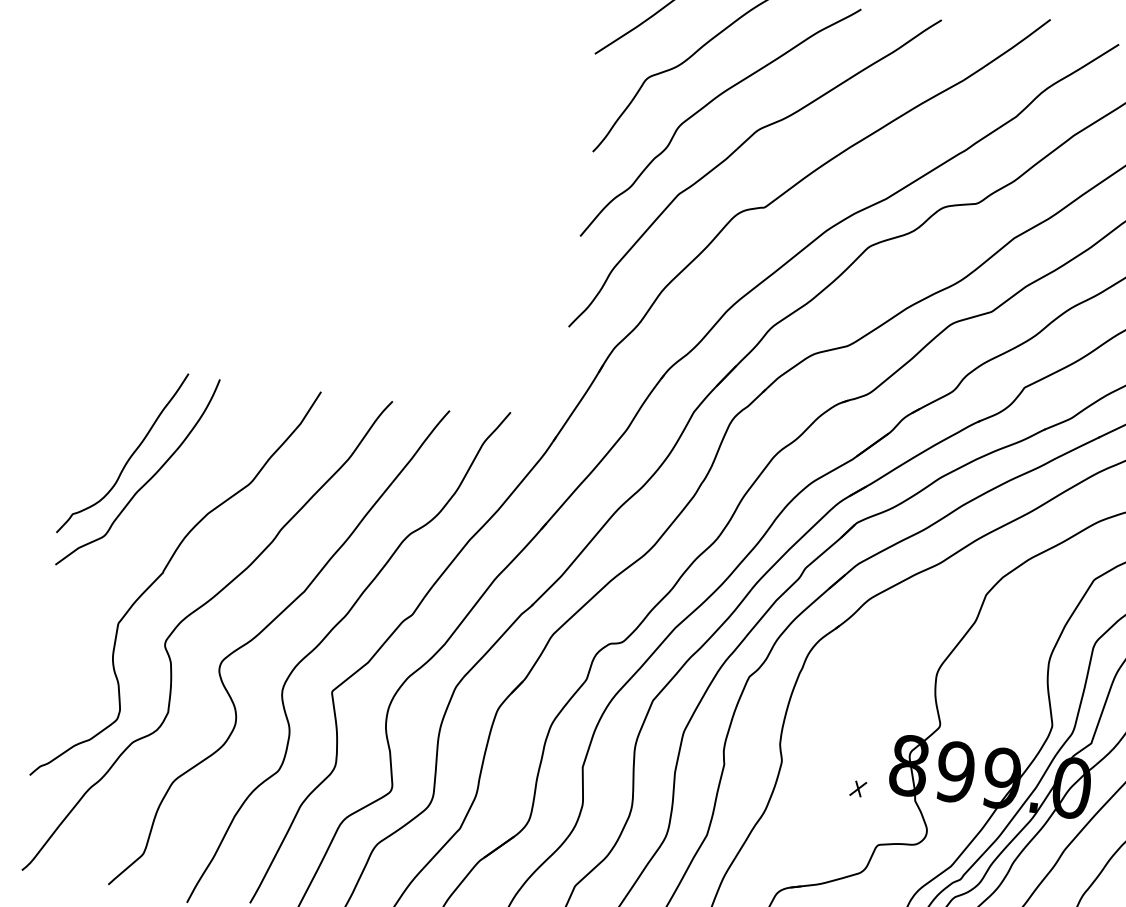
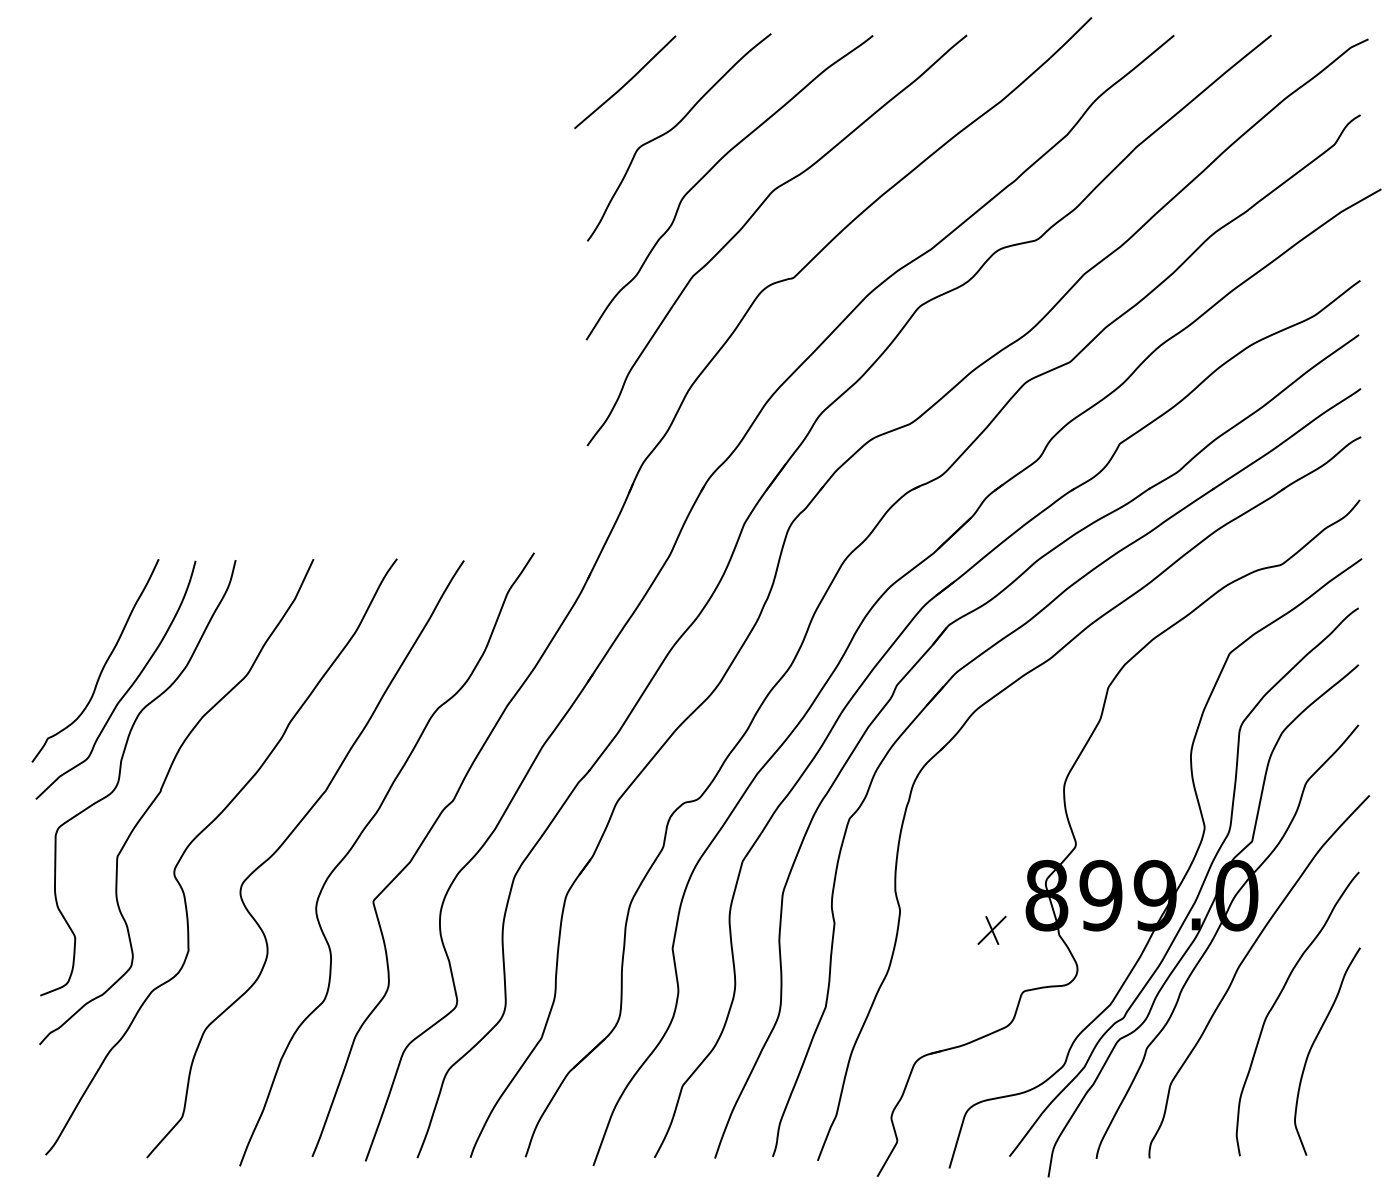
curve: (130, 556) -> (120, 777), added
part: (857, 788) -> (991, 929), size x1.67

